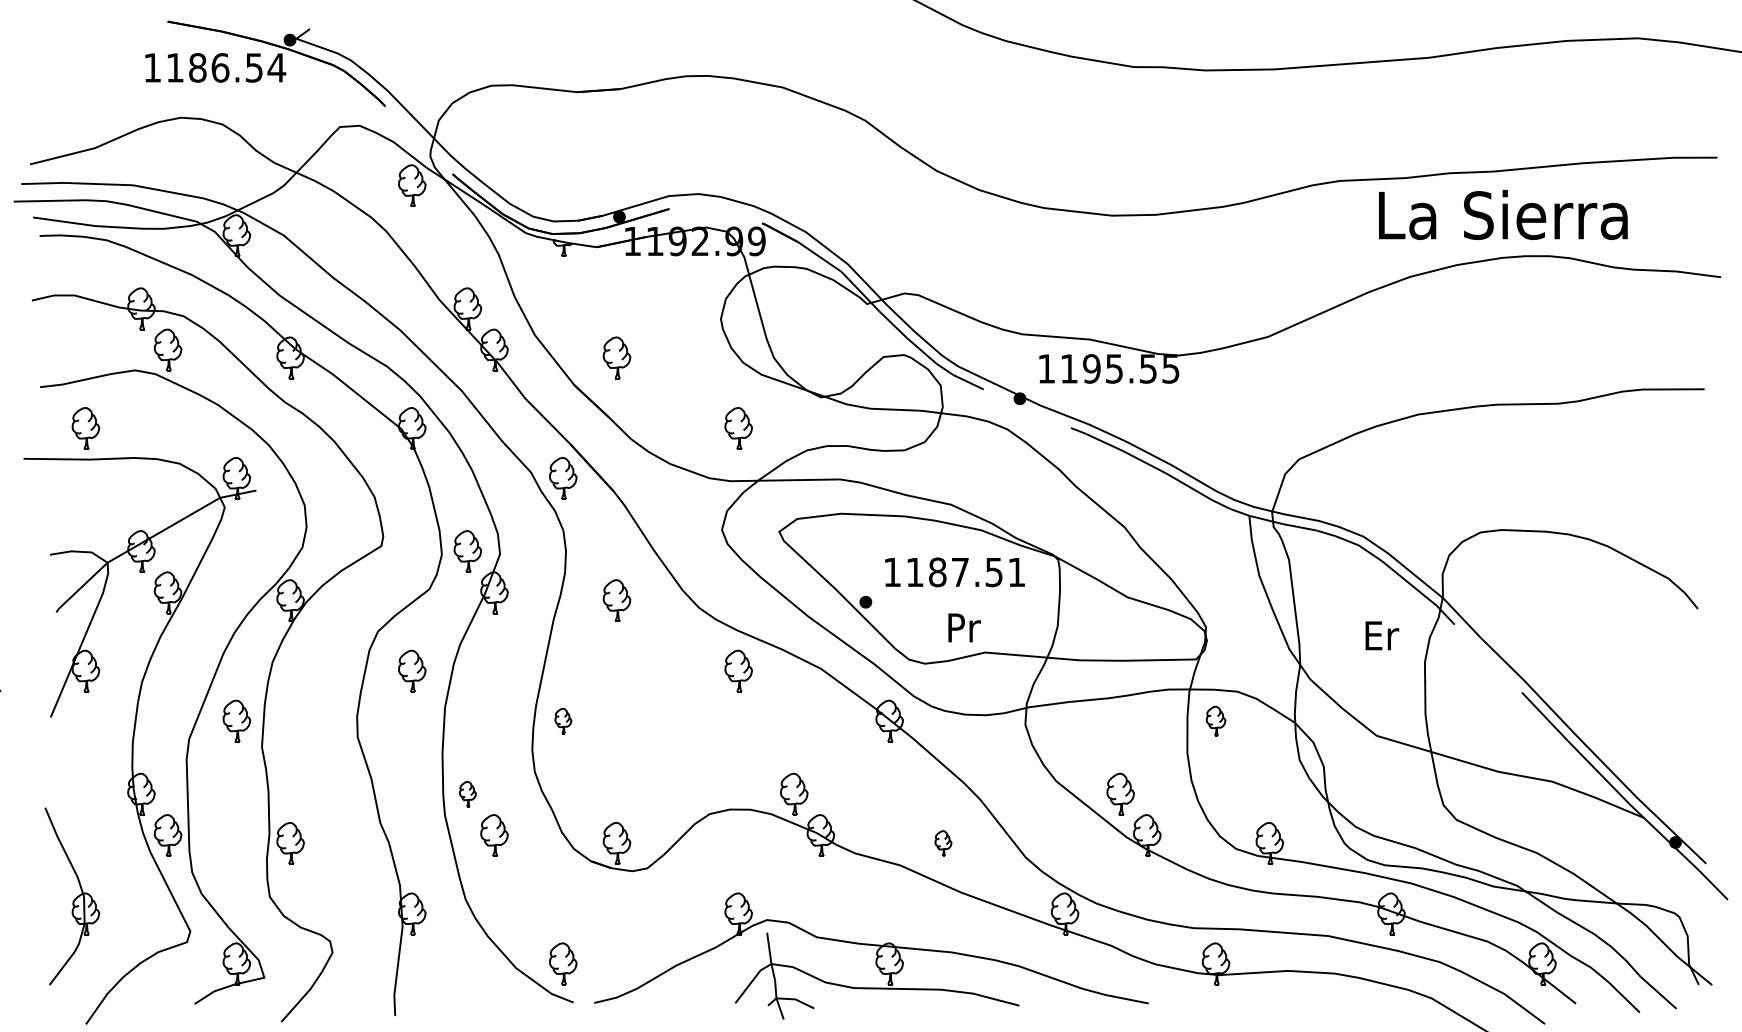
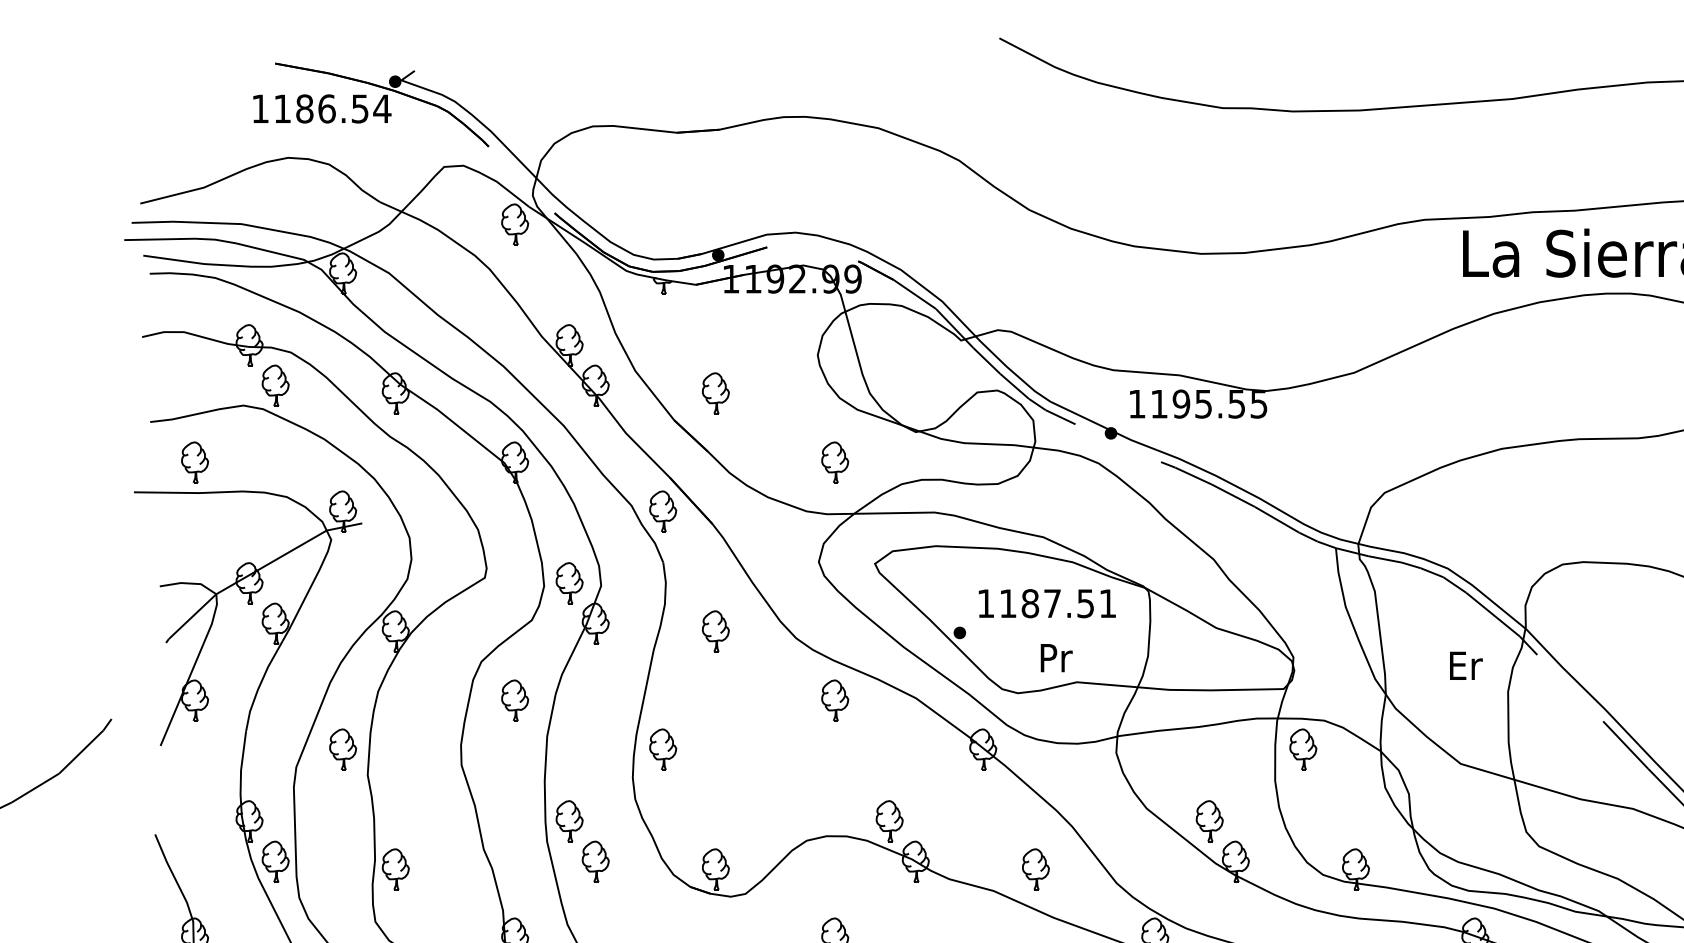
part: (563, 720) -> (663, 748), size x1.67
part: (1215, 720) -> (1302, 748), size x1.43
part: (467, 793) -> (569, 820), size x1.67
part: (943, 843) -> (1036, 869), size x1.67

